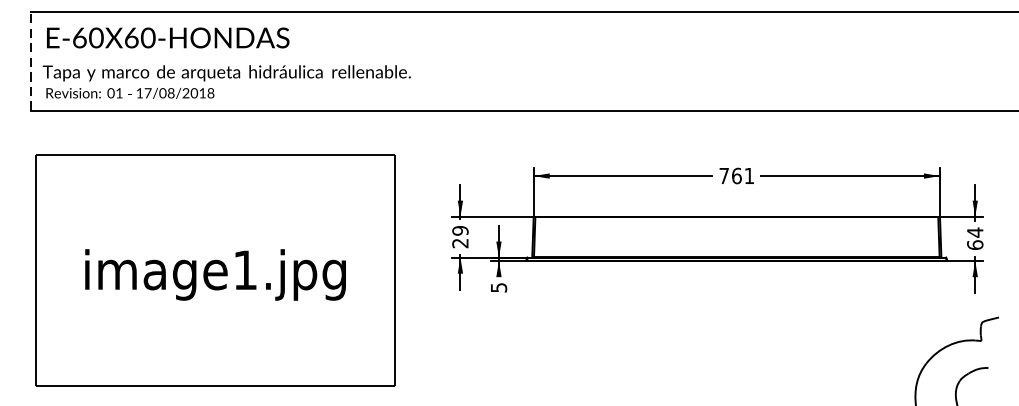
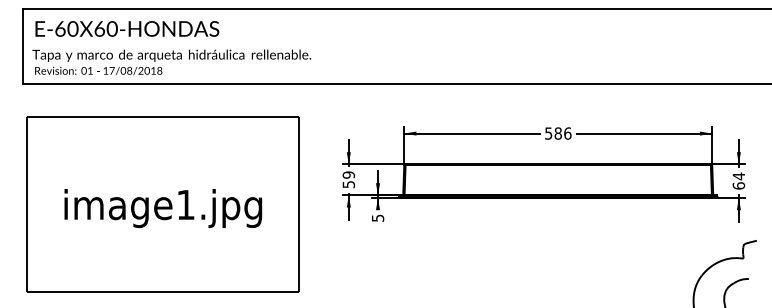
line: (31, 61) -> (23, 46), dashed -> solid
text: (737, 175) -> (558, 133), 761 -> 586
text: (460, 243) -> (348, 184), 29 -> 59

